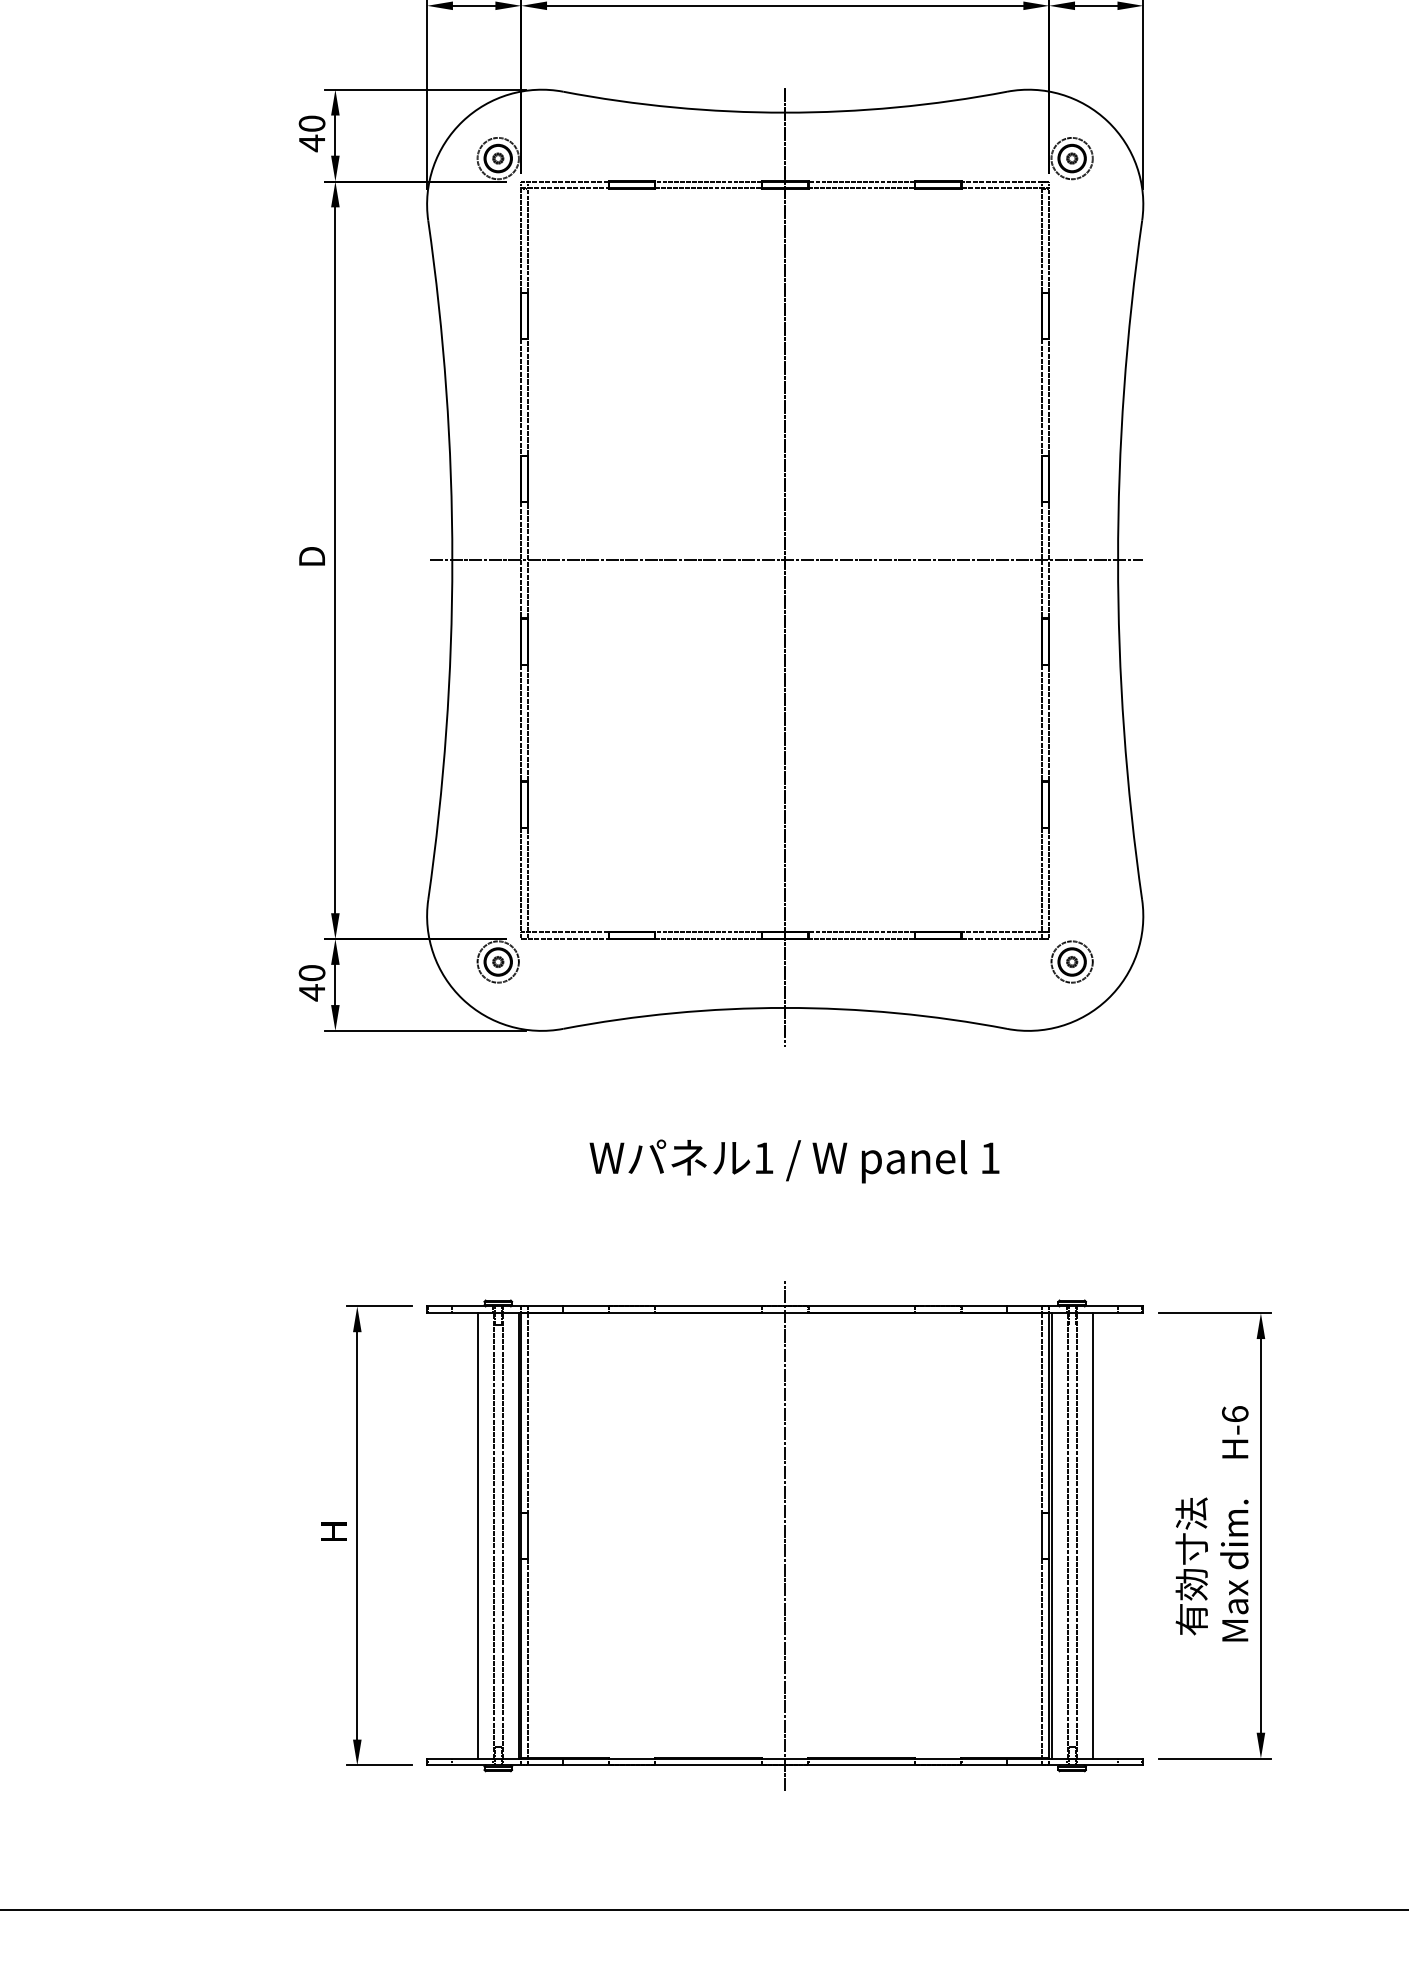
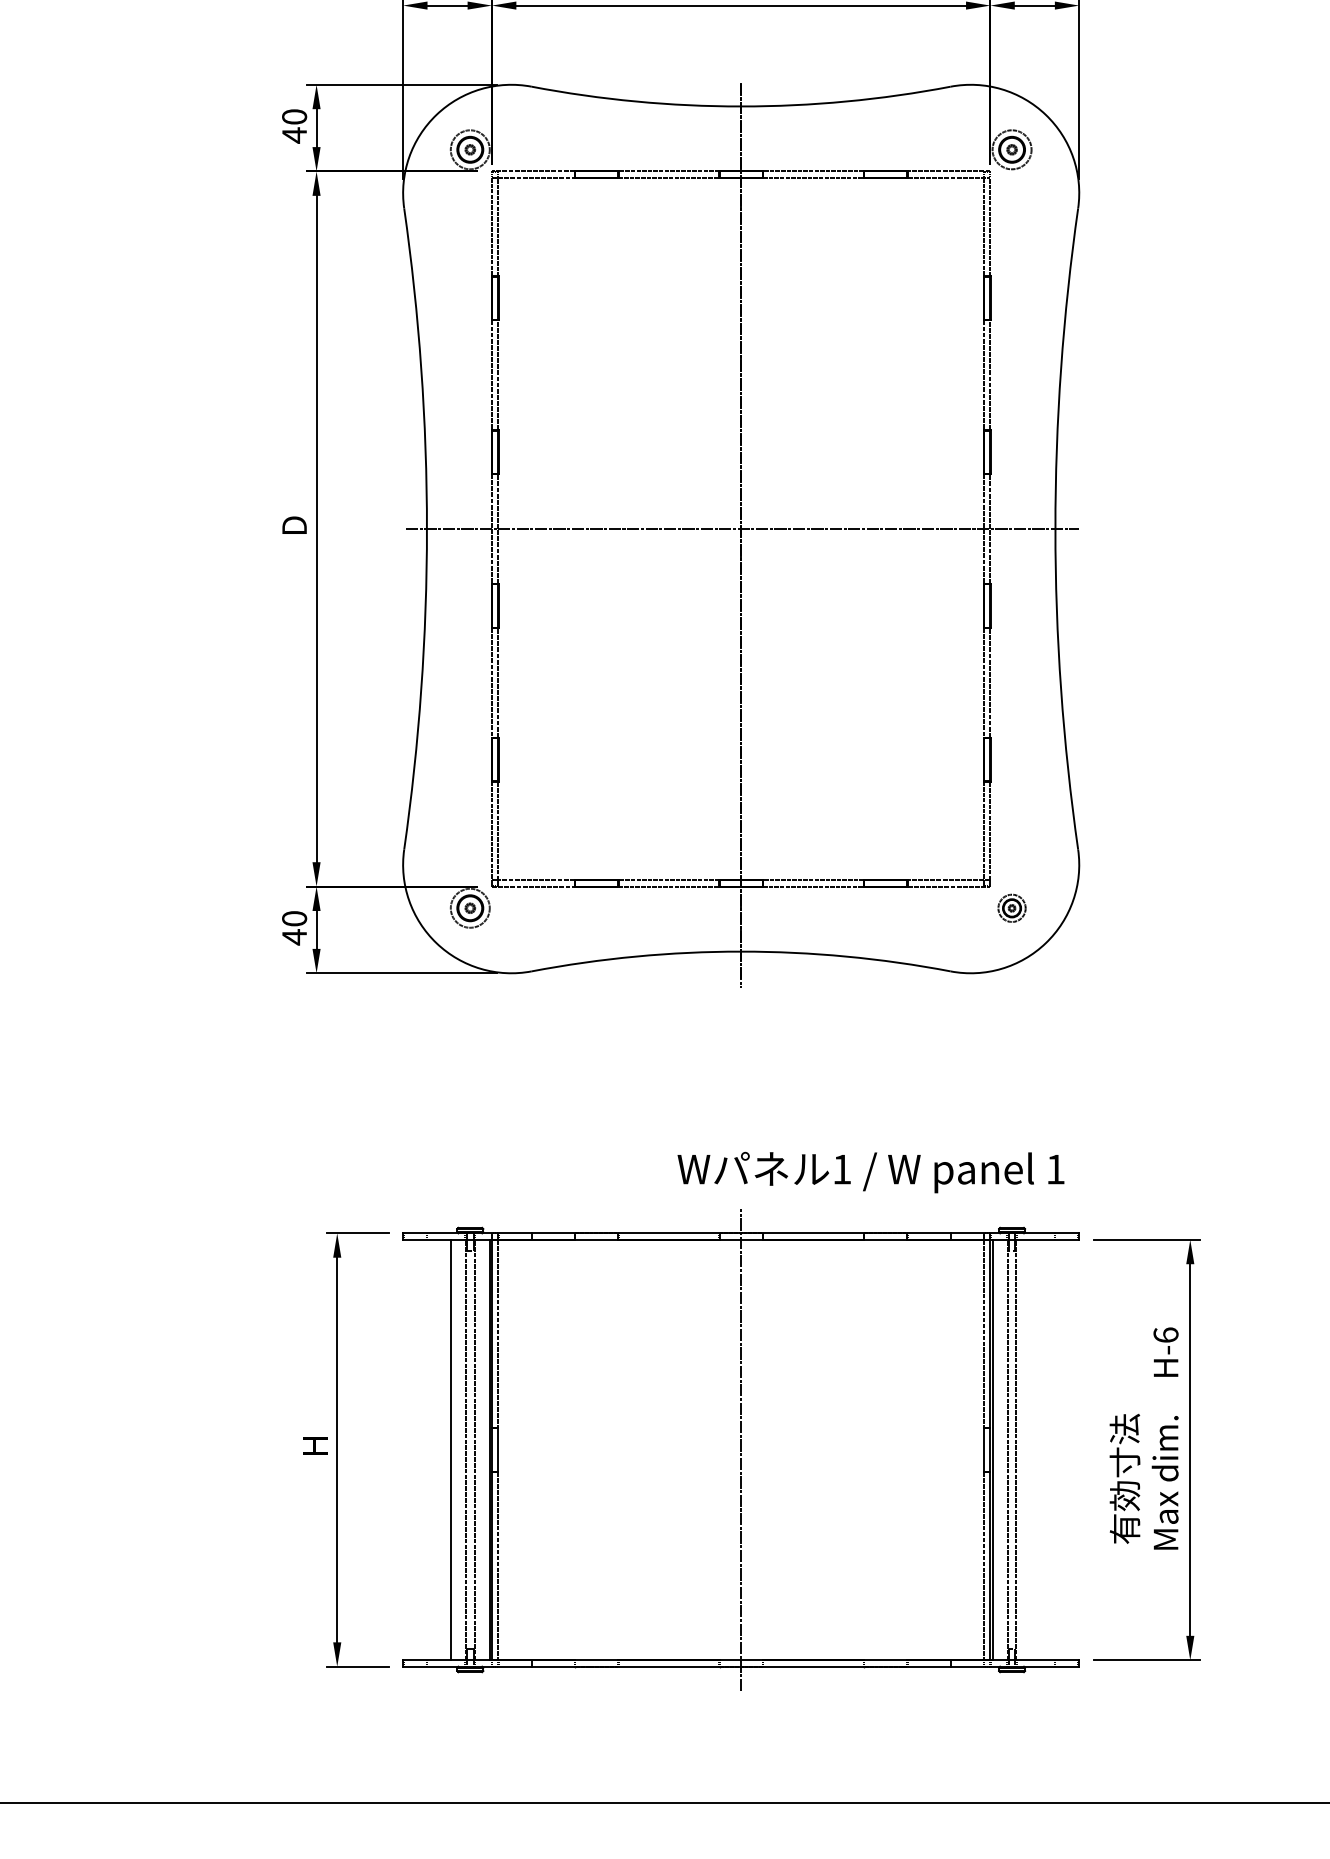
part: (1071, 962) -> (1011, 908), size x0.7
text: (794, 1161) -> (870, 1172), moved
line: (1092, 1535) -> (1031, 1449), removed

